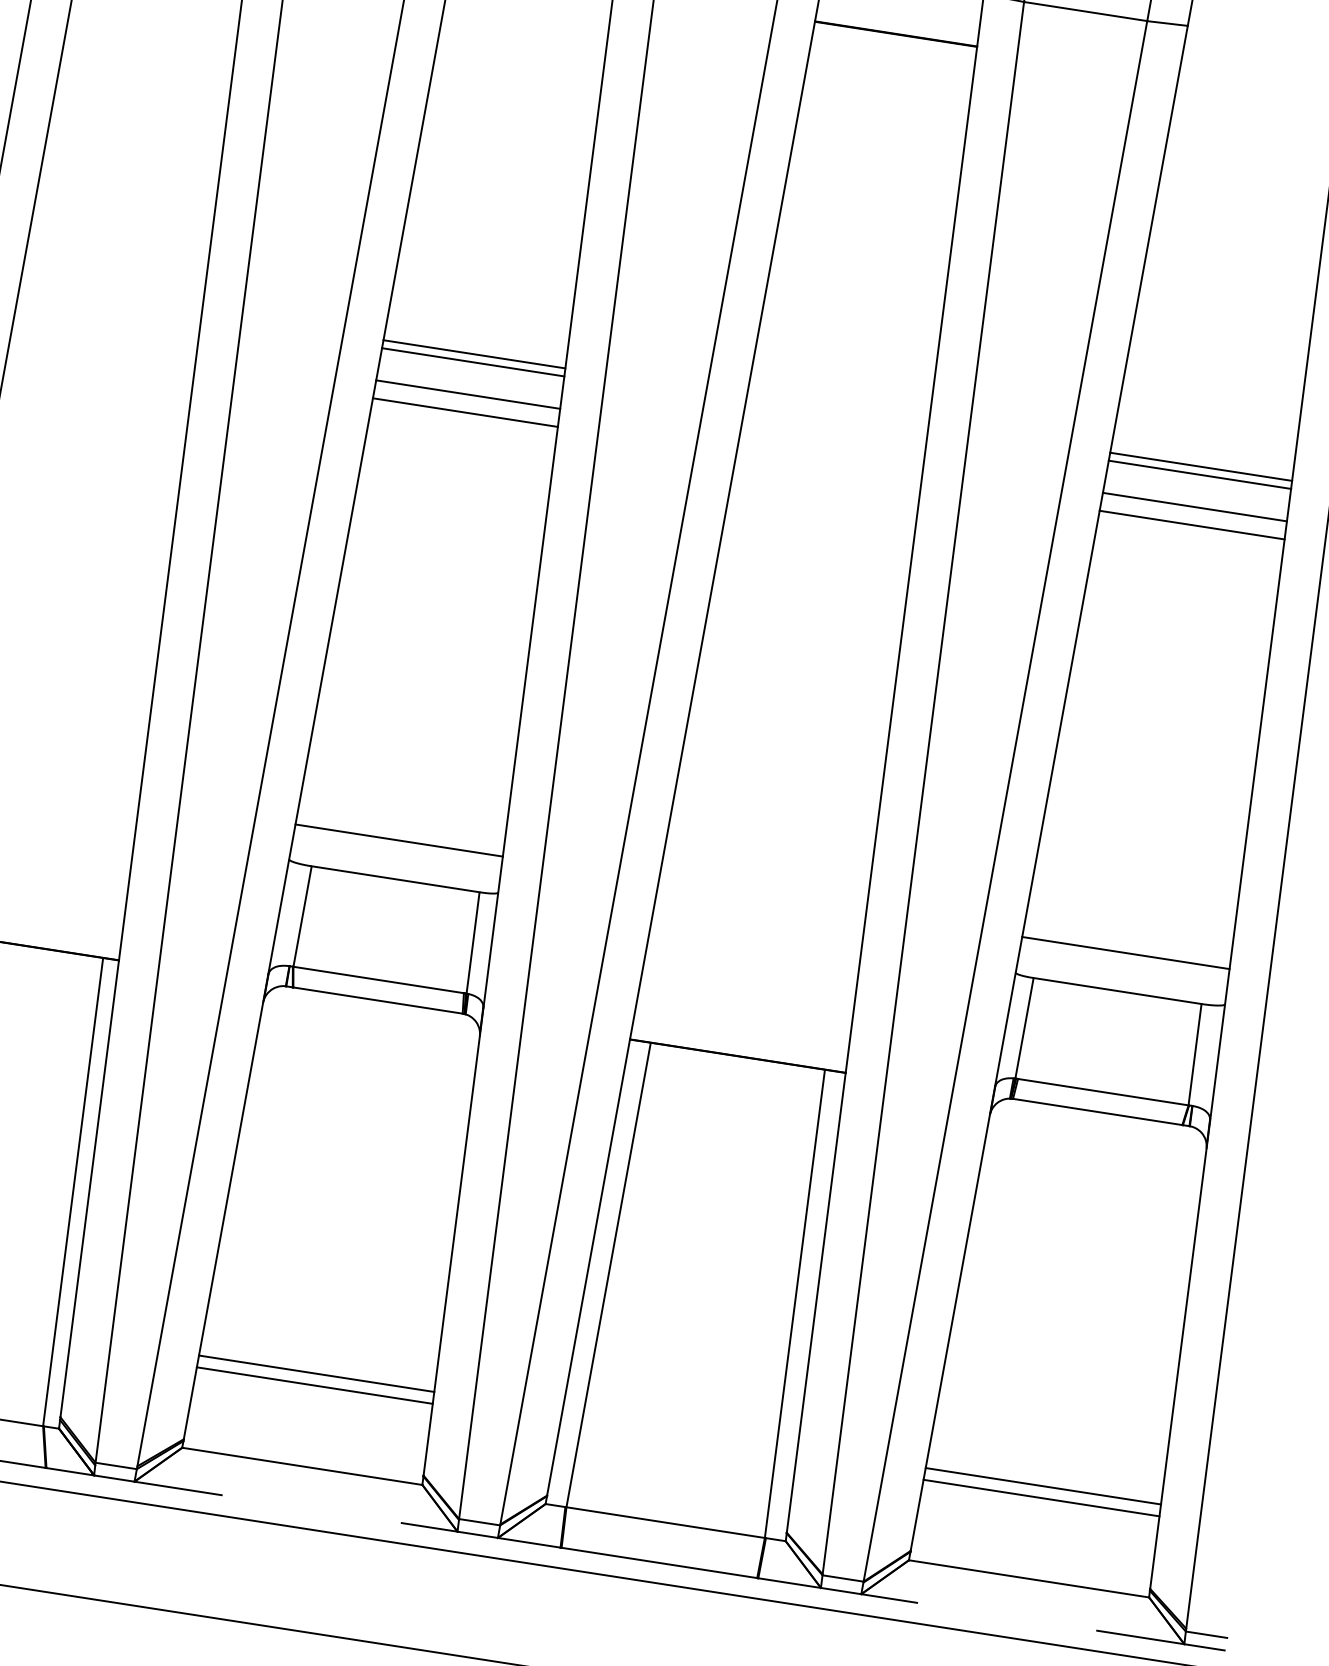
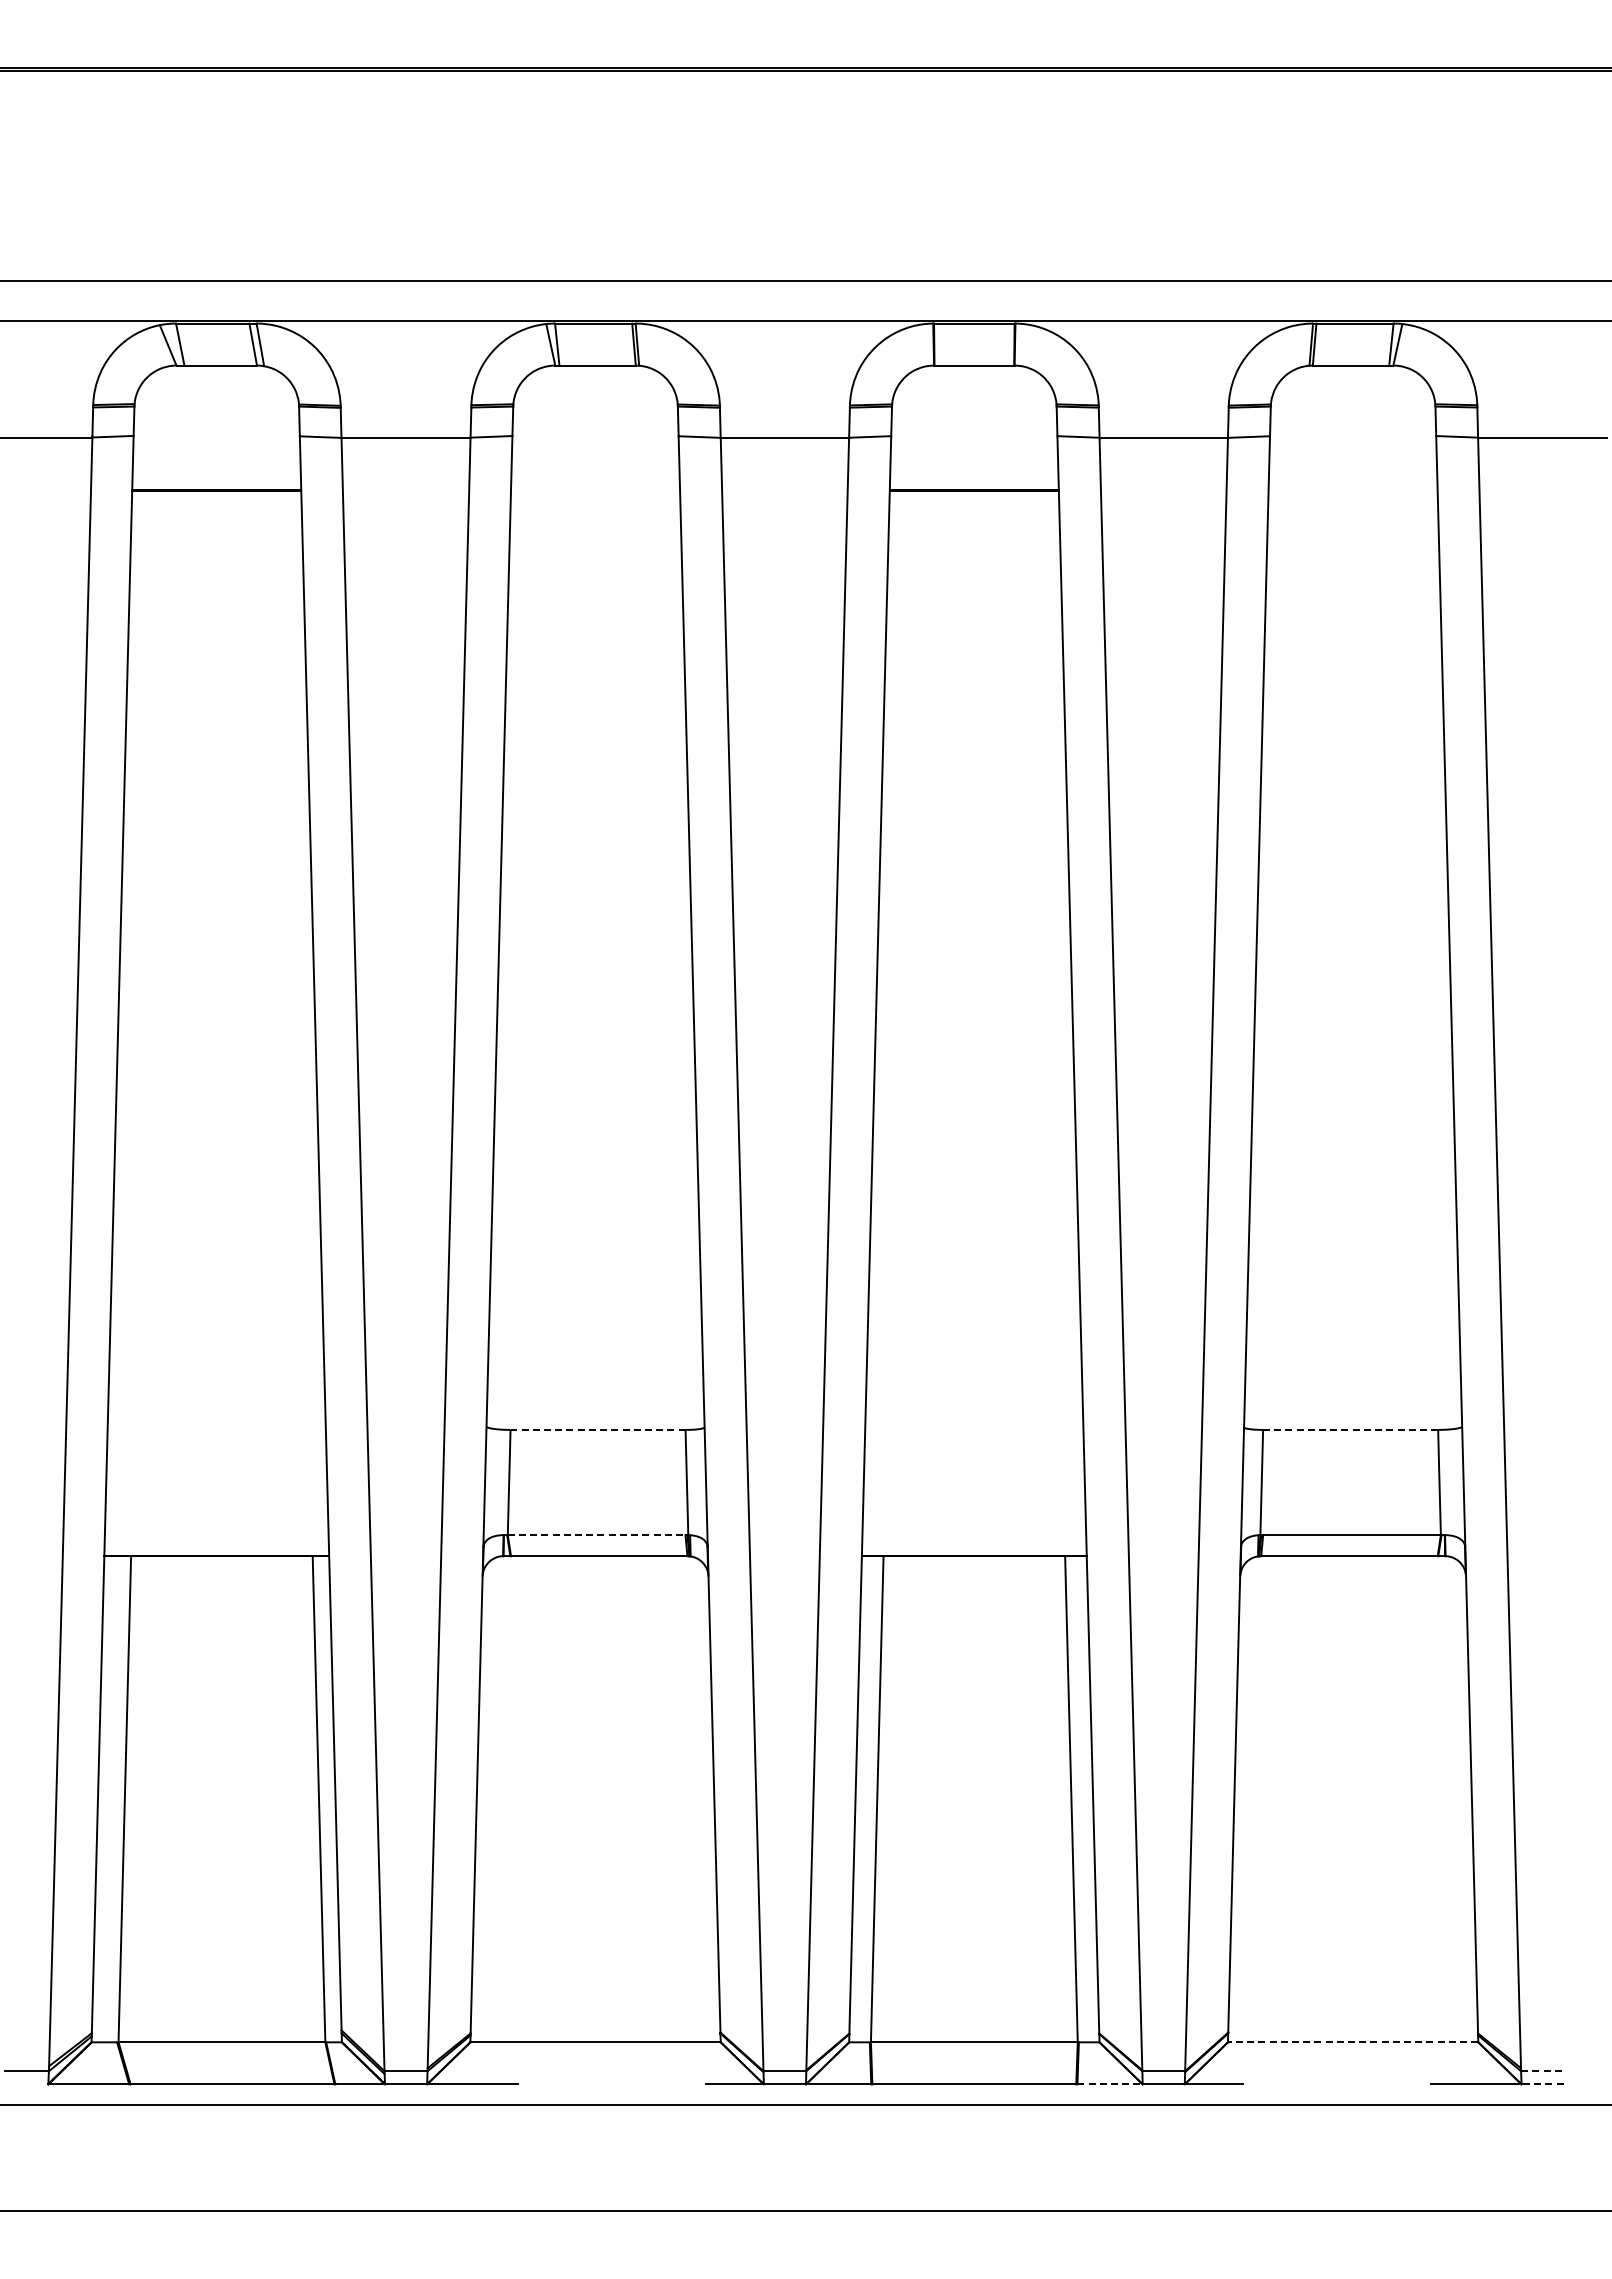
line: (474, 354) -> (595, 883), removed
line: (473, 362) -> (595, 891), removed
line: (468, 395) -> (595, 925), removed
line: (465, 412) -> (595, 943), removed
line: (1200, 467) -> (1352, 883), removed
line: (1200, 474) -> (1353, 891), removed
line: (1195, 507) -> (1353, 925), removed
line: (1191, 524) -> (1352, 943), removed
line: (399, 840) -> (595, 1389), removed
line: (396, 878) -> (598, 1429), solid -> dashed
line: (1126, 952) -> (1353, 1389), removed
line: (378, 980) -> (596, 1535), solid -> dashed
line: (1117, 990) -> (1350, 1429), solid -> dashed
line: (316, 1373) -> (595, 1945), removed
line: (314, 1385) -> (595, 1958), removed
line: (1042, 1485) -> (1352, 1945), removed
line: (1041, 1498) -> (1353, 1958), removed
line: (1028, 1578) -> (1352, 2042), solid -> dashed
line: (790, 1583) -> (1110, 2084), solid -> dashed
line: (1206, 1634) -> (1542, 2071), solid -> dashed
line: (1204, 1647) -> (1542, 2084), solid -> dashed

